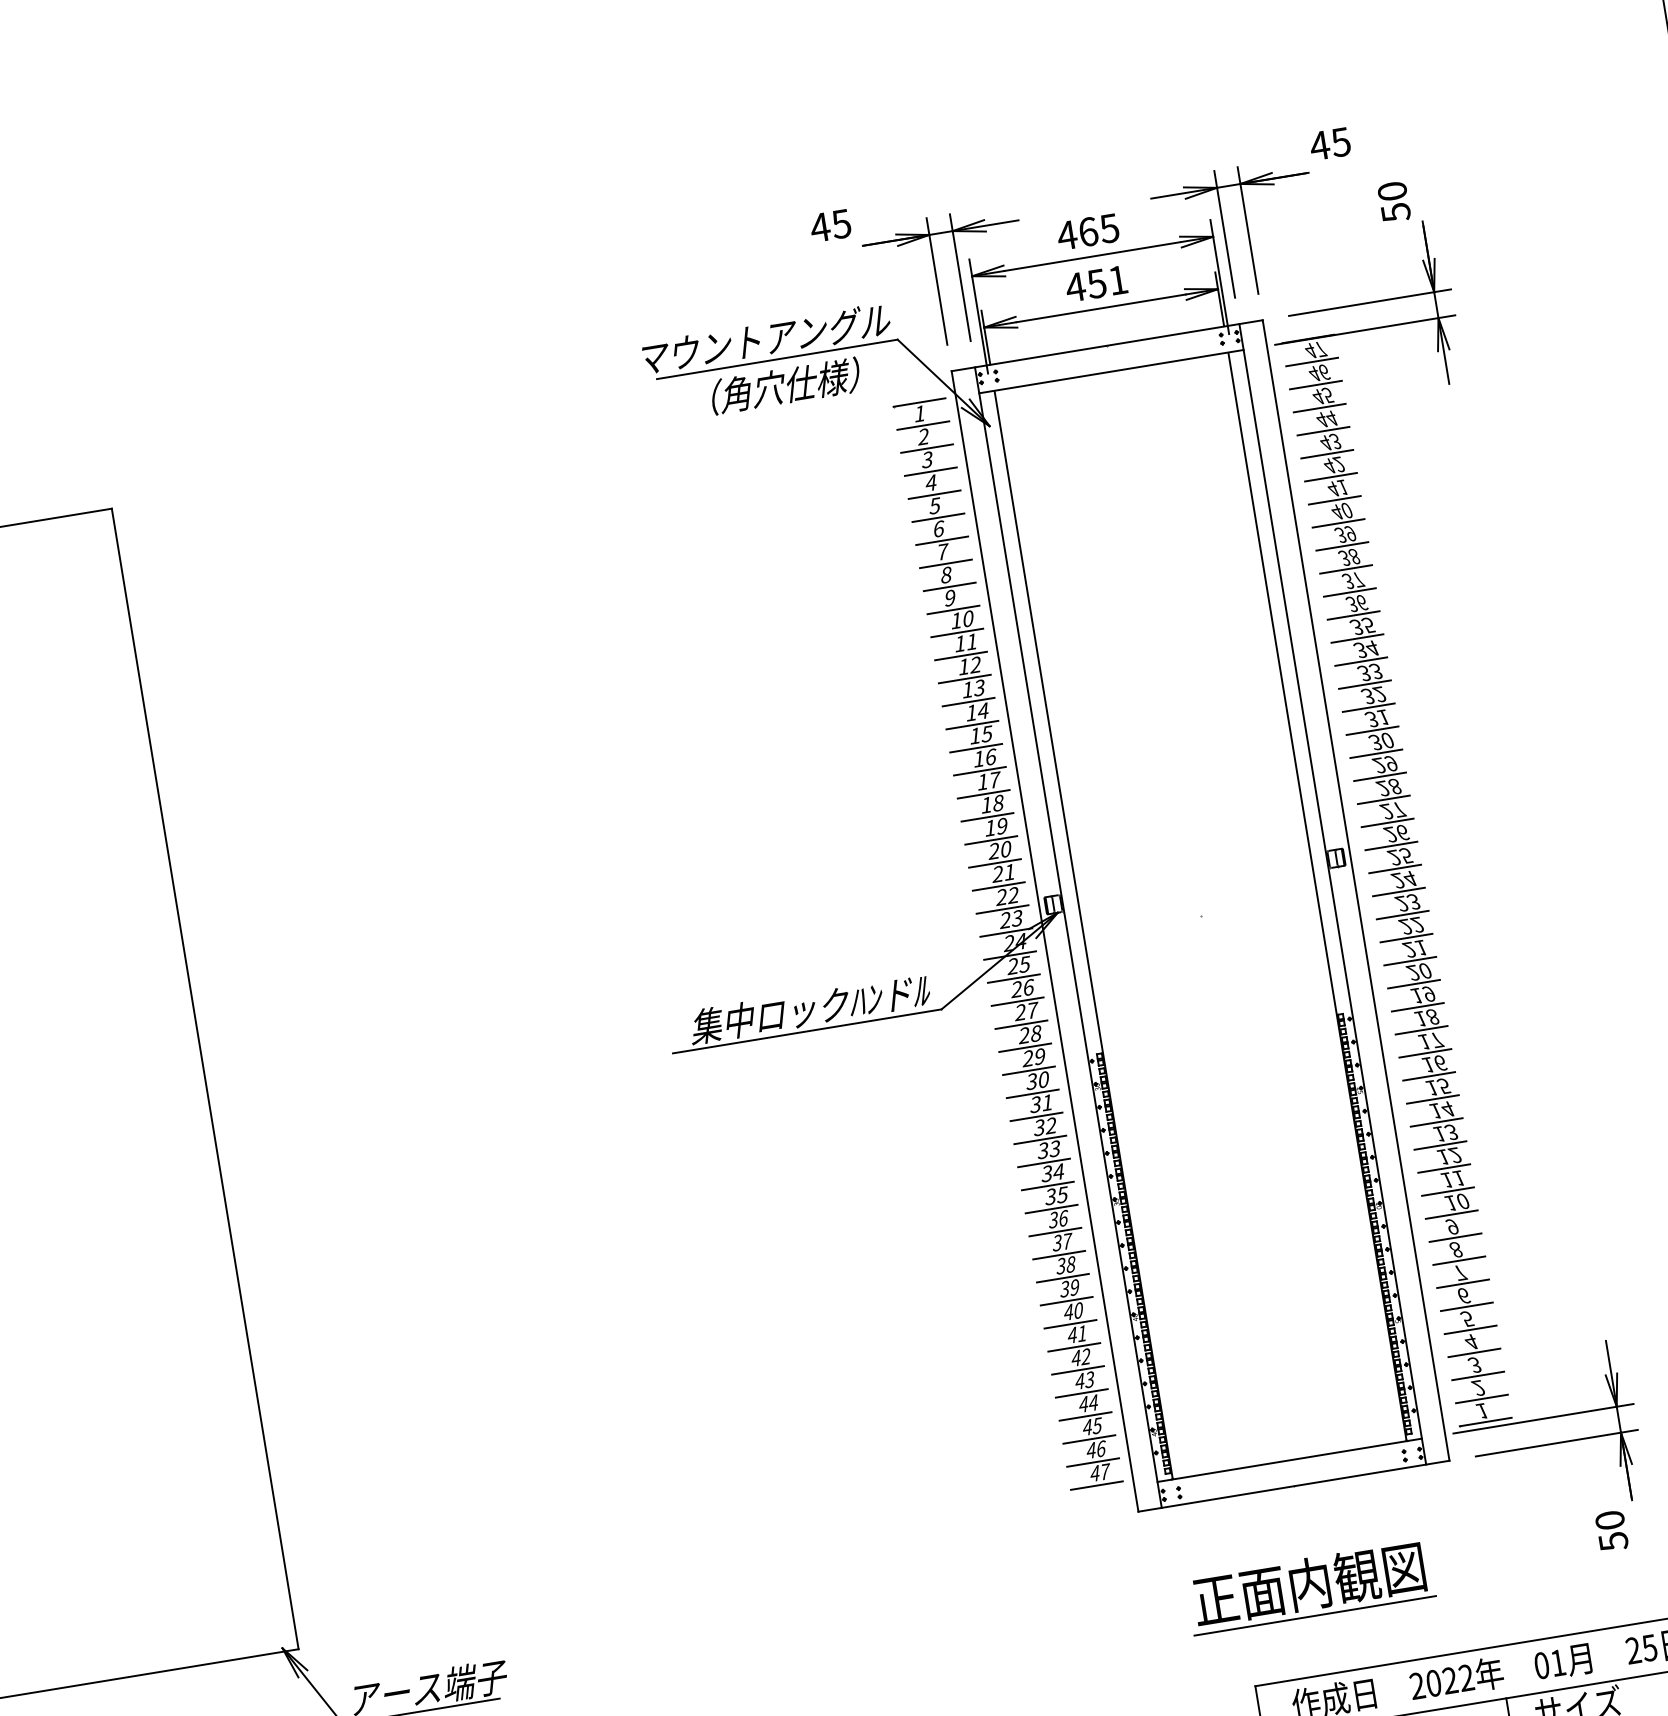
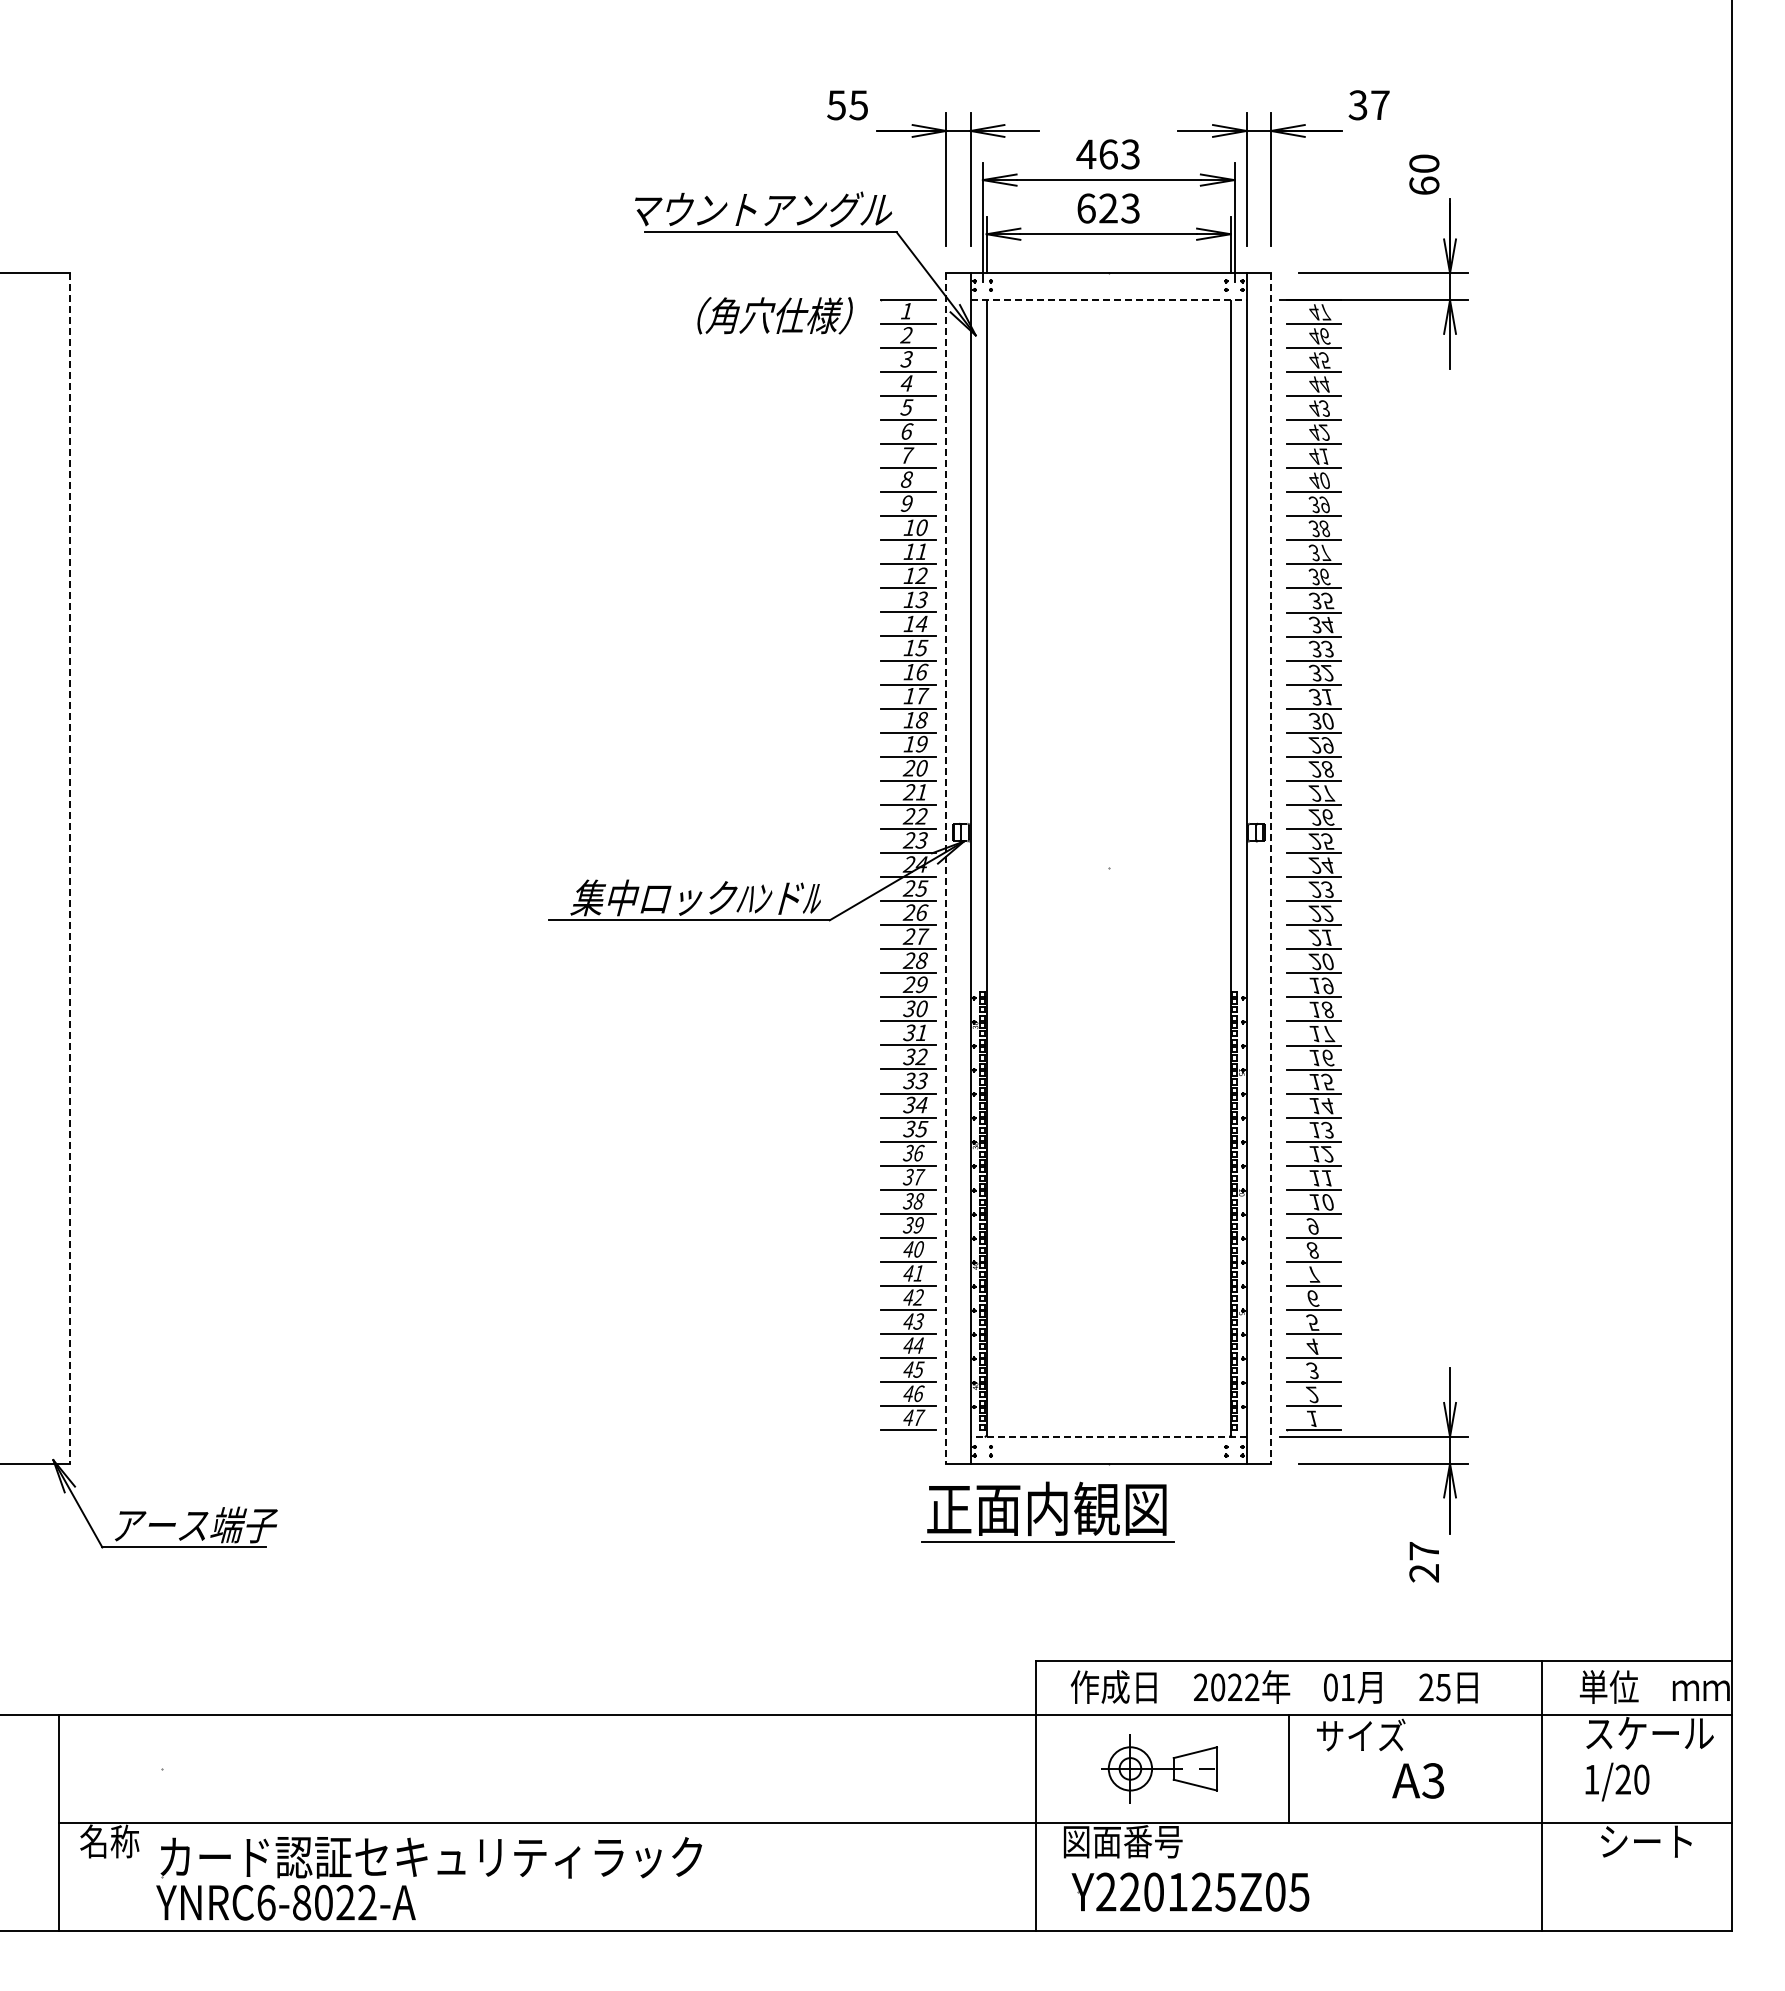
text: (1329, 144) -> (1368, 105), 45 -> 37
text: (1395, 212) -> (1424, 185), 50 -> 60
text: (820, 227) -> (836, 105), 45 -> 55
text: (1109, 227) -> (1130, 153), 465 -> 463
text: (1095, 283) -> (1107, 208), 451 -> 623
line: (1112, 371) -> (1109, 300), solid -> dashed
text: (785, 385) -> (774, 315), moved
line: (1356, 891) -> (1271, 869), solid -> dashed
line: (1045, 942) -> (946, 869), solid -> dashed
line: (205, 1079) -> (69, 869), solid -> dashed
line: (1289, 1460) -> (1108, 1436), solid -> dashed
text: (1611, 1531) -> (1424, 1562), 50 -> 27
part: (1310, 1586) -> (1047, 1511), moved

